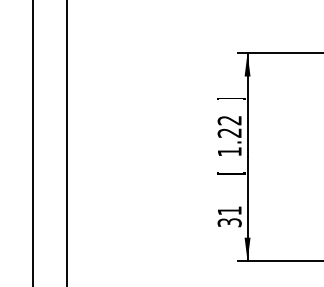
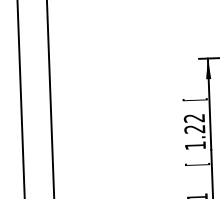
text: (231, 99) -> (195, 99), ] -> [

